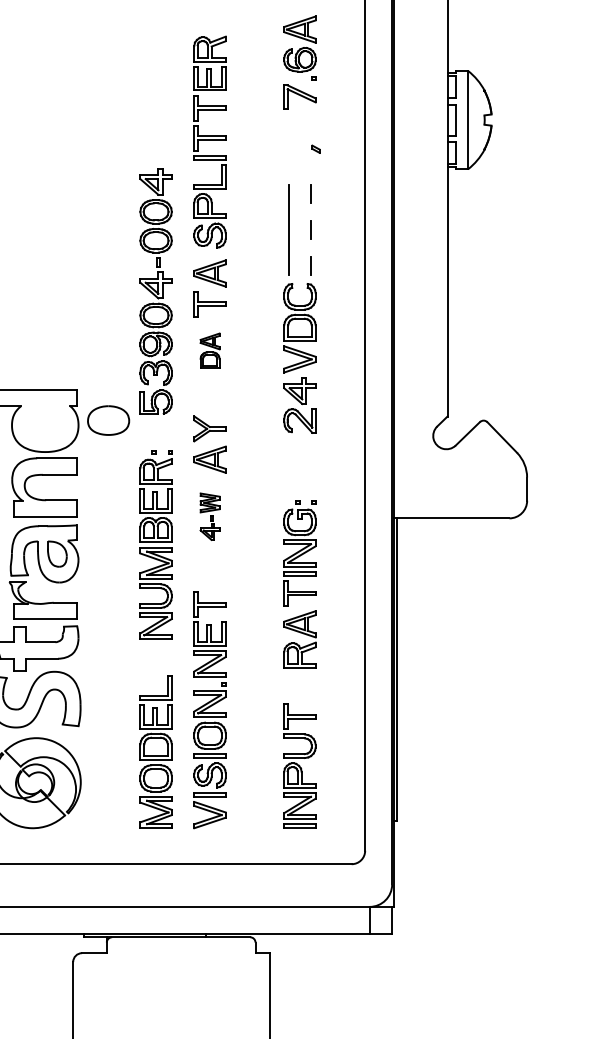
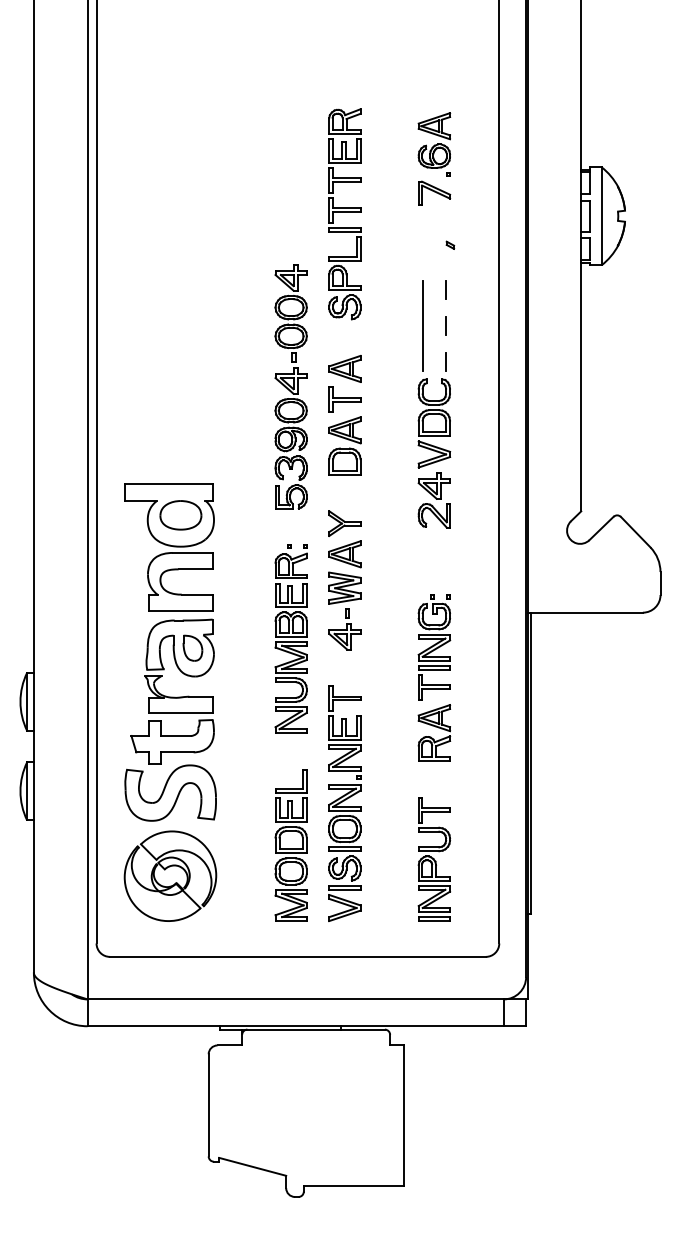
part: (209, 142) -> (344, 214), moved
part: (209, 350) -> (344, 445), size x1.67
part: (108, 420) -> (180, 515), moved
part: (209, 516) -> (344, 610), size x1.67

